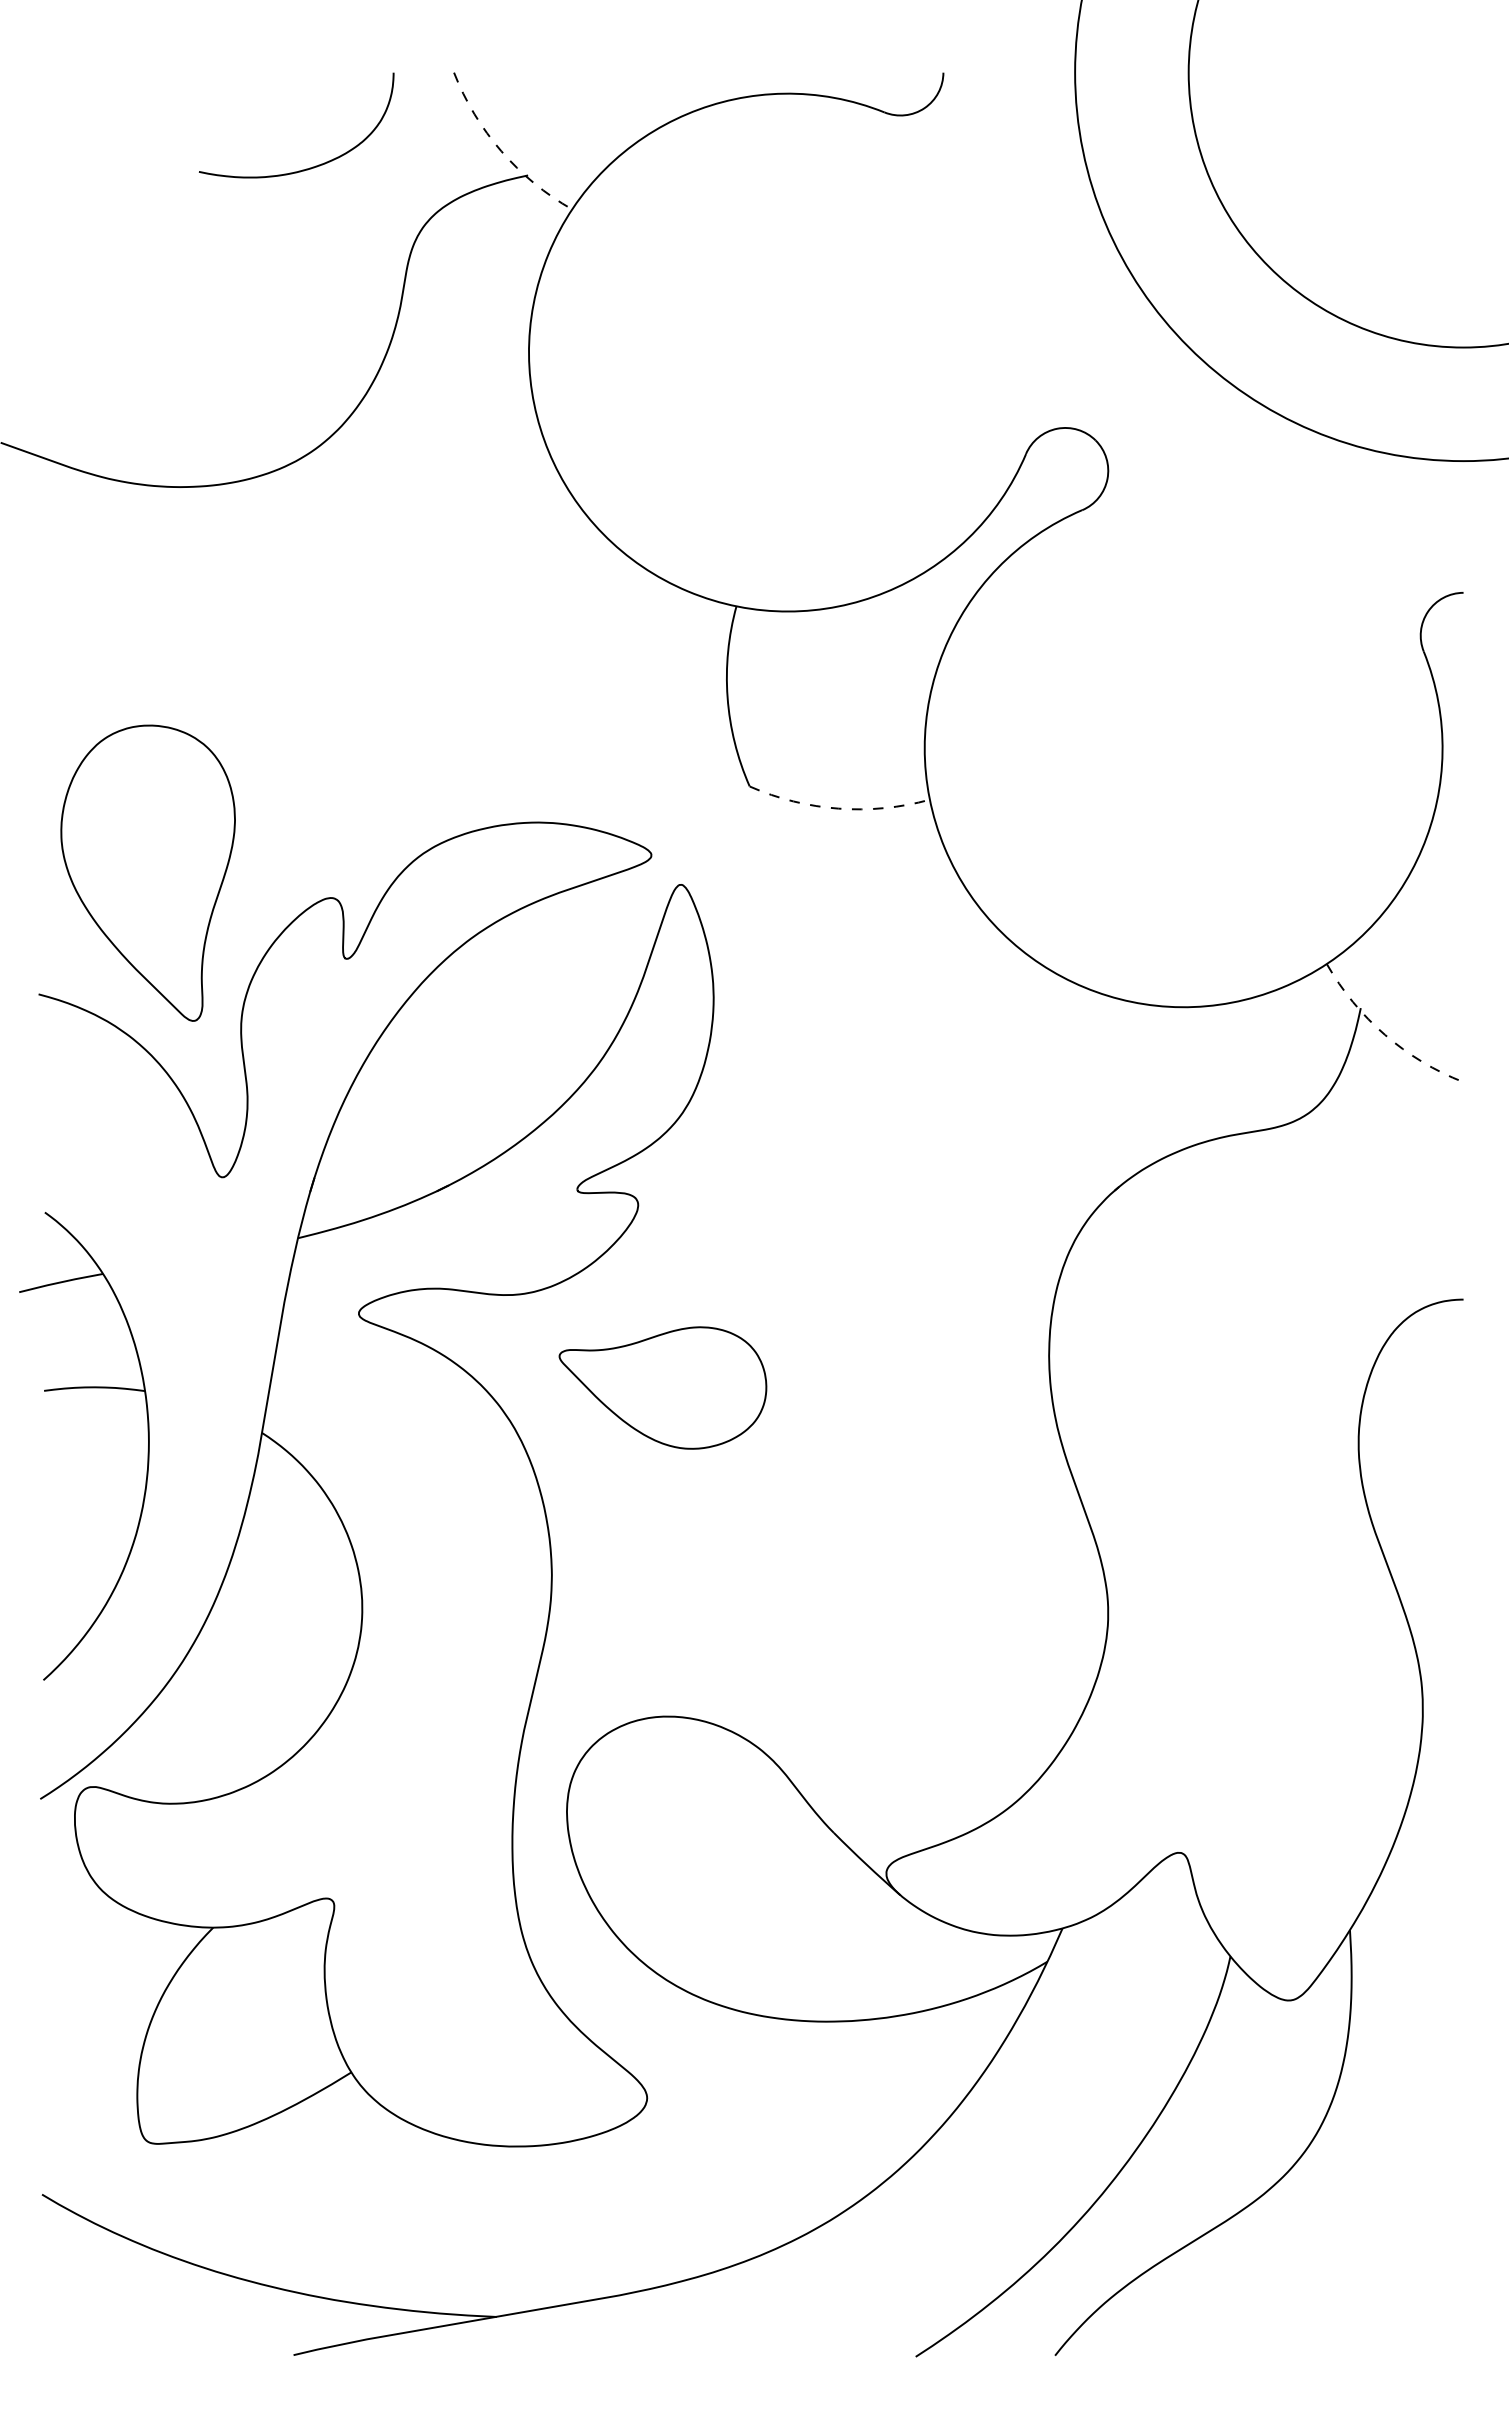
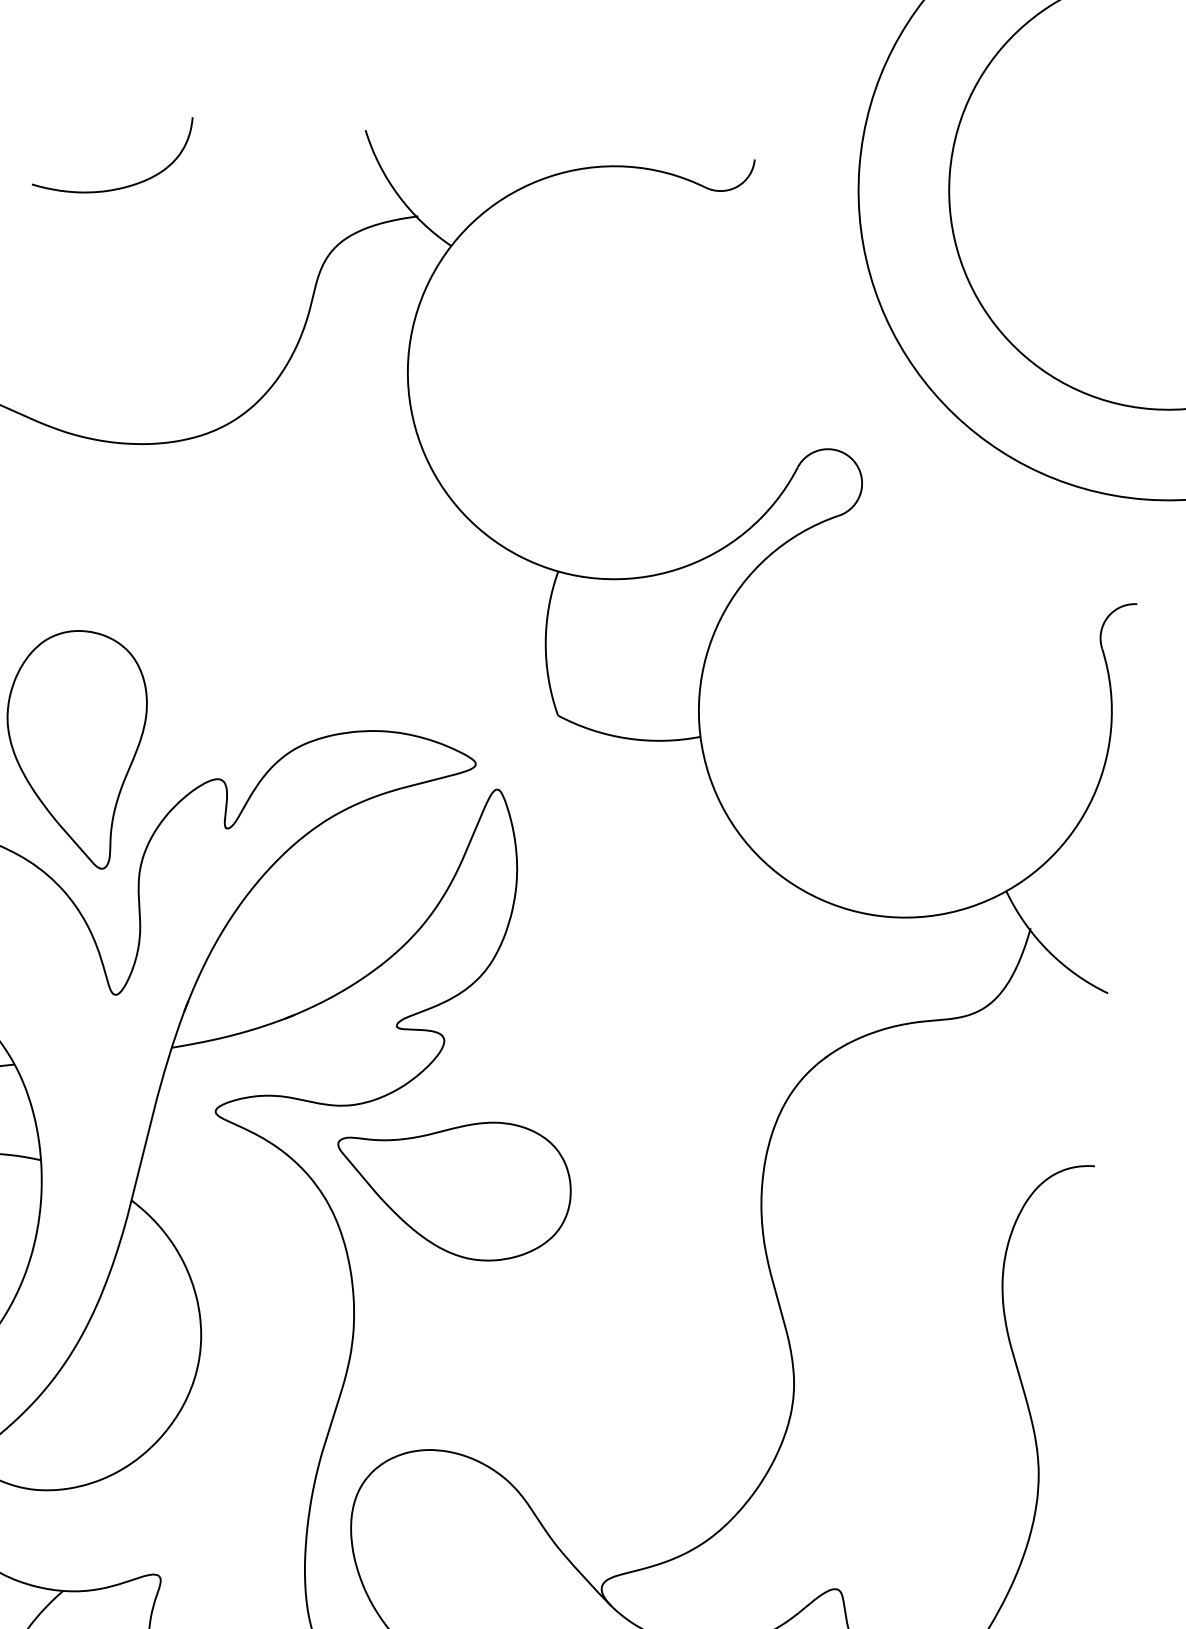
arc: (501, 151) -> (398, 195), dashed -> solid
curve: (309, 167) -> (120, 187), moved
arc: (838, 808) -> (627, 738), dashed -> solid
arc: (1385, 1034) -> (1048, 950), dashed -> solid
part: (662, 1387) -> (452, 1188), size x1.43

